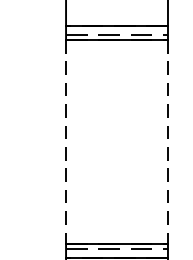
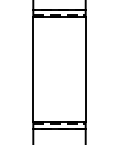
line: (66, 142) -> (33, 69), dashed -> solid
line: (167, 142) -> (85, 69), dashed -> solid

